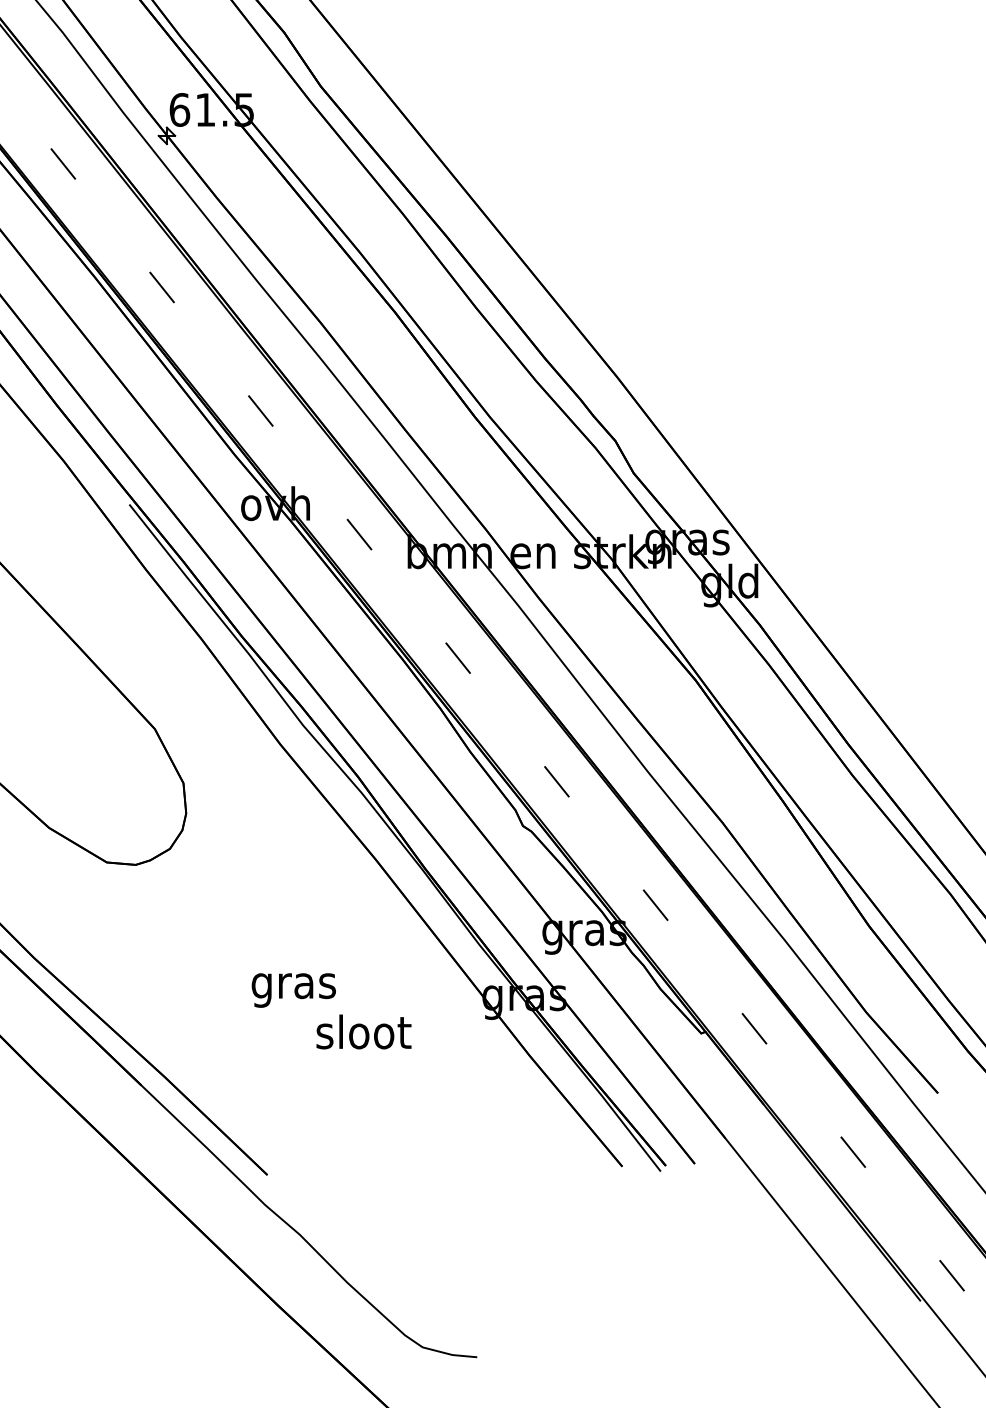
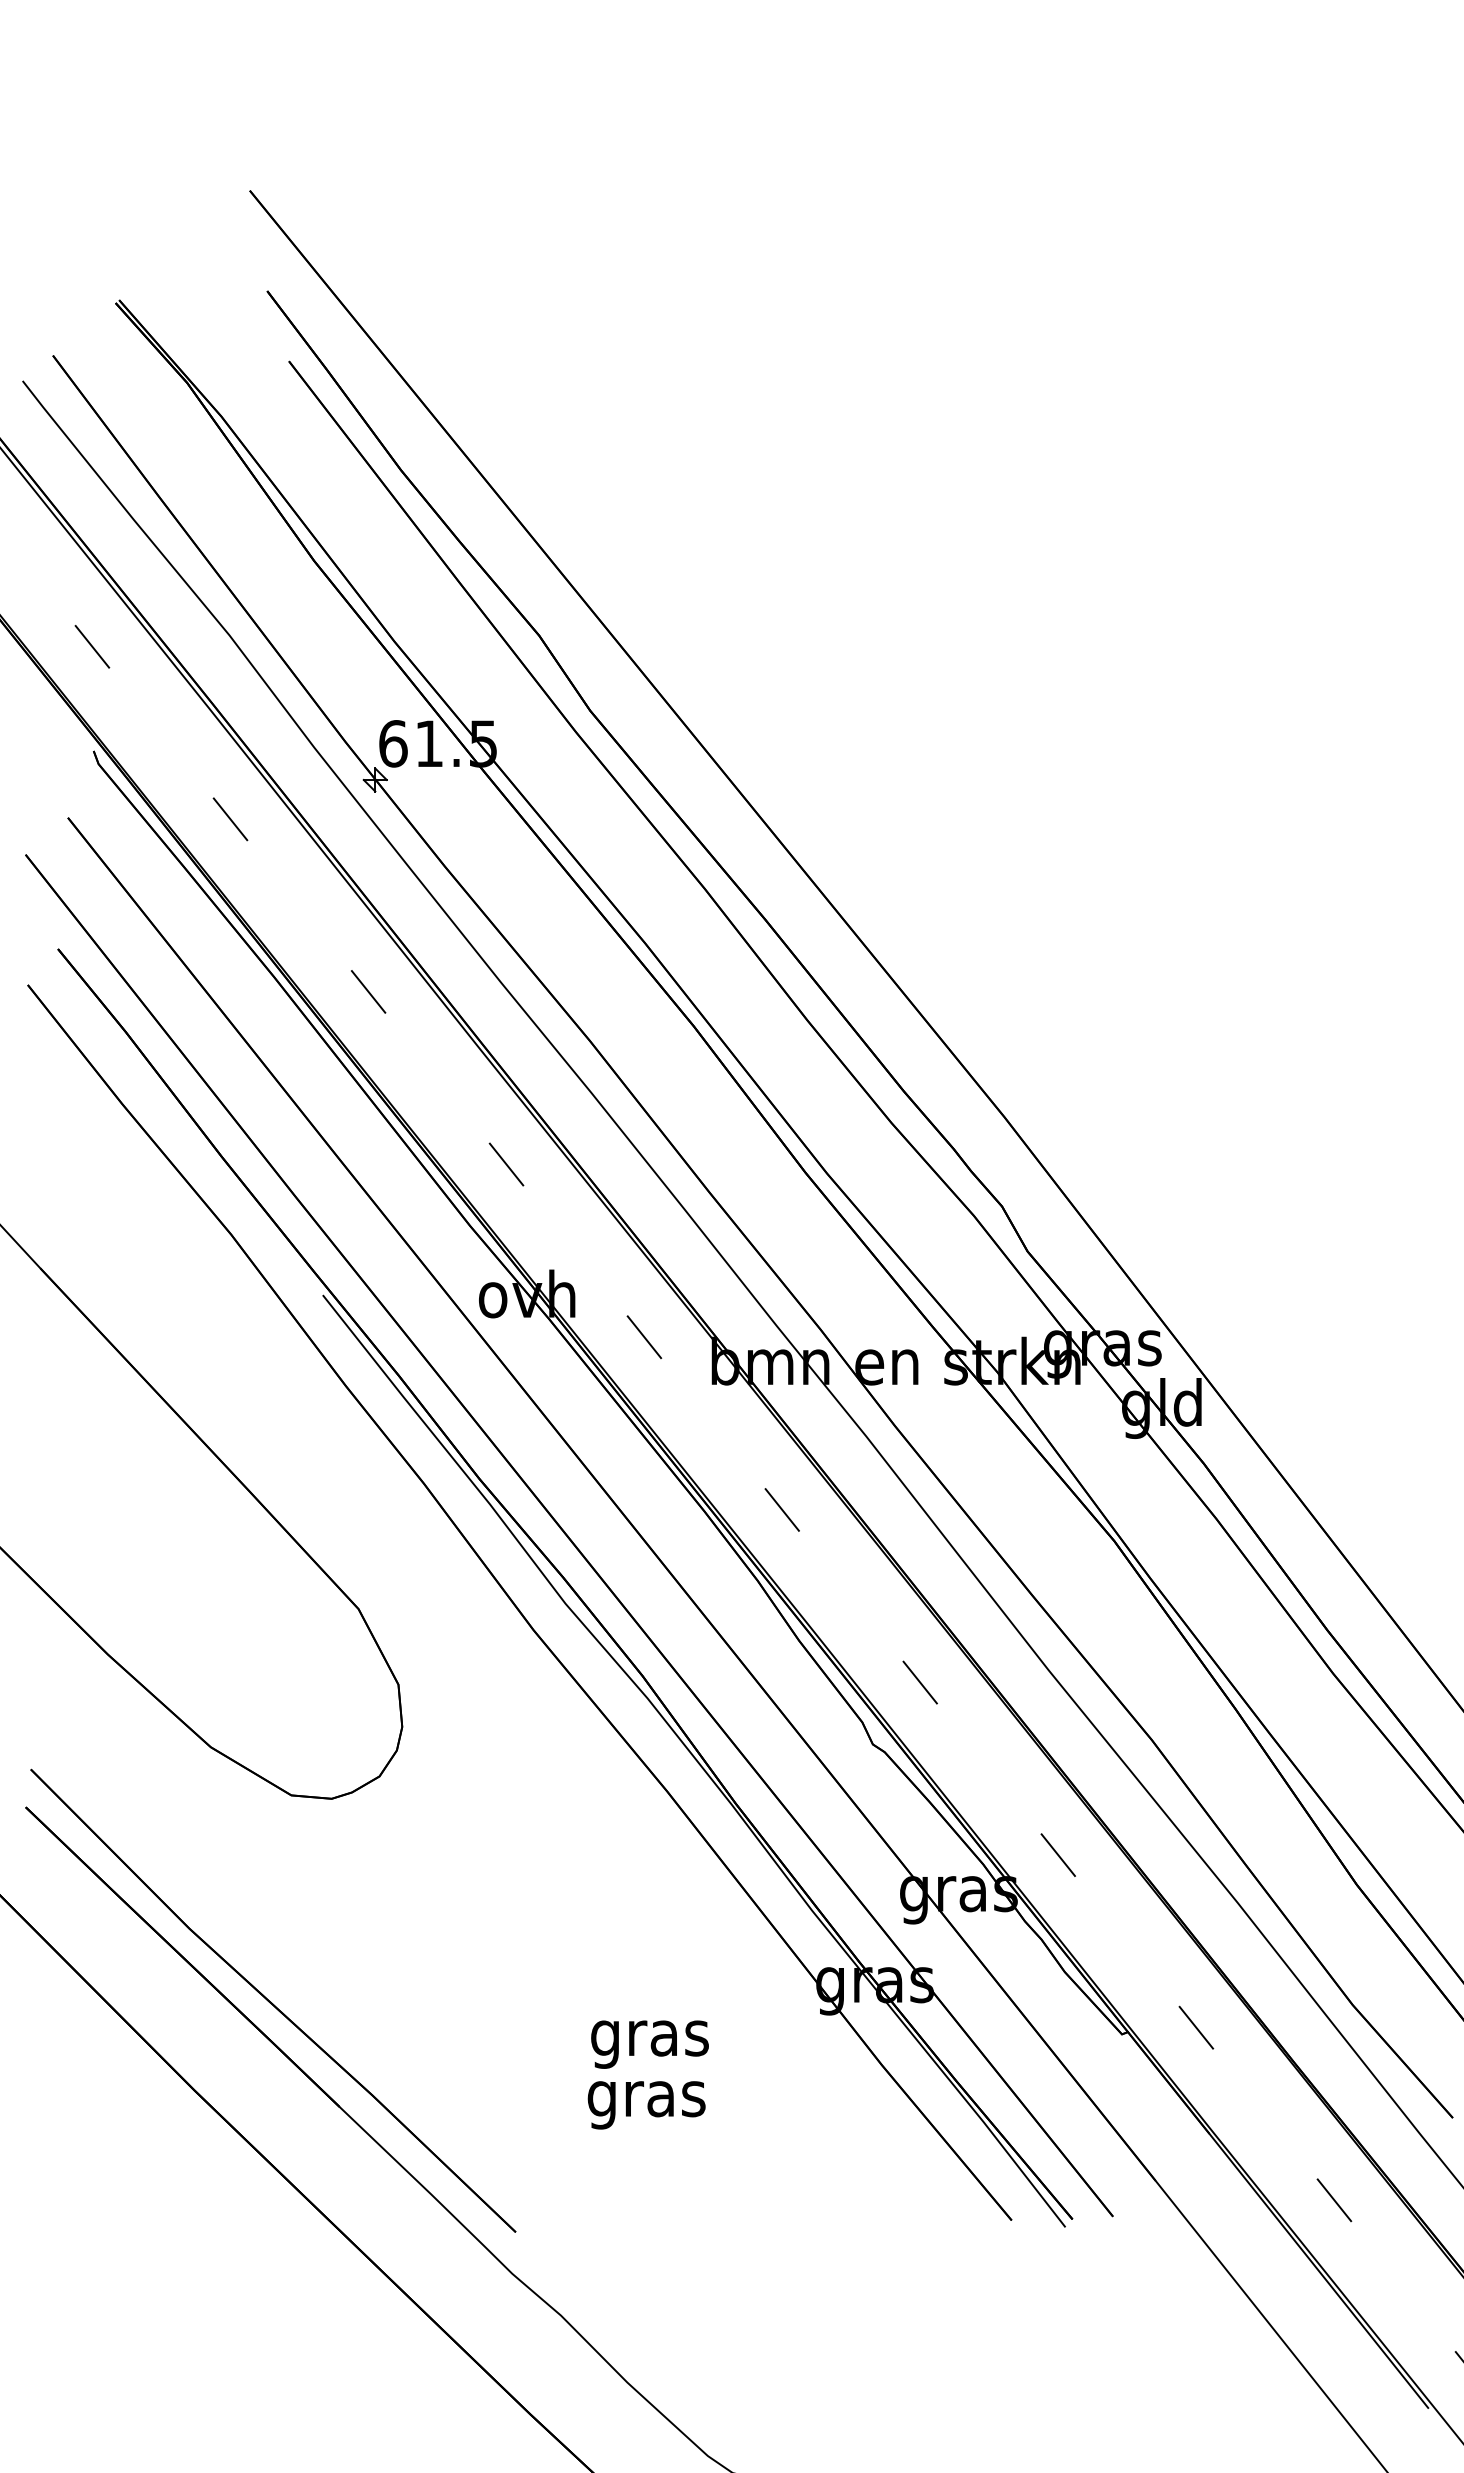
text: (293, 990) -> (646, 2105), moved
text: (363, 1035) -> (650, 2037), sloot -> gras

